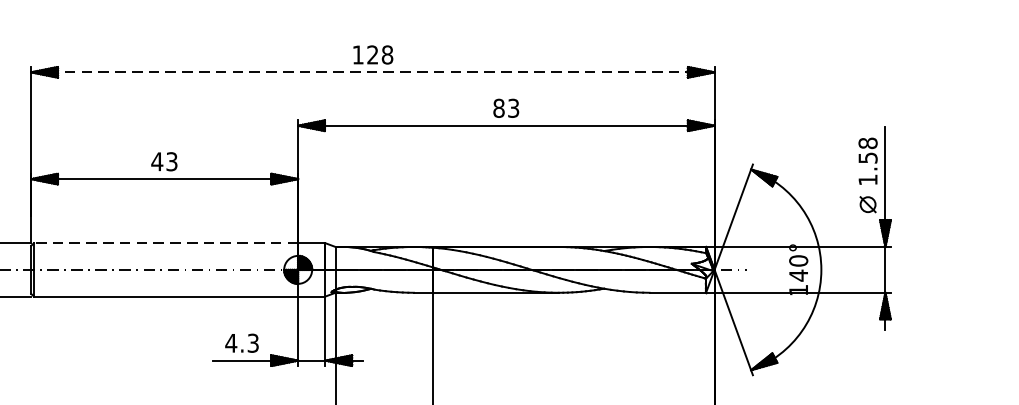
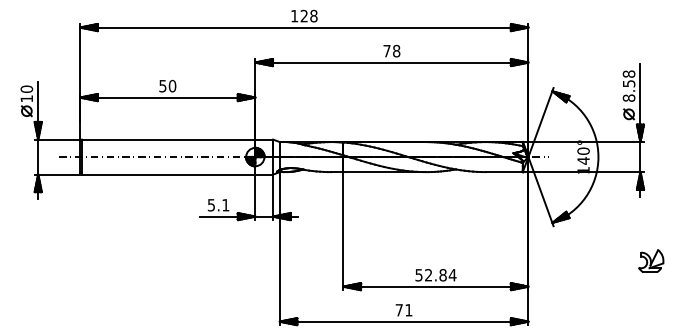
line: (373, 72) -> (304, 27), dashed -> solid
text: (505, 107) -> (391, 50), 83 -> 78
text: (164, 162) -> (167, 86), 43 -> 50
text: (867, 179) -> (628, 97), 1.58 -> 8.58
line: (165, 243) -> (168, 139), dashed -> solid
text: (242, 343) -> (218, 205), 4.3 -> 5.1

